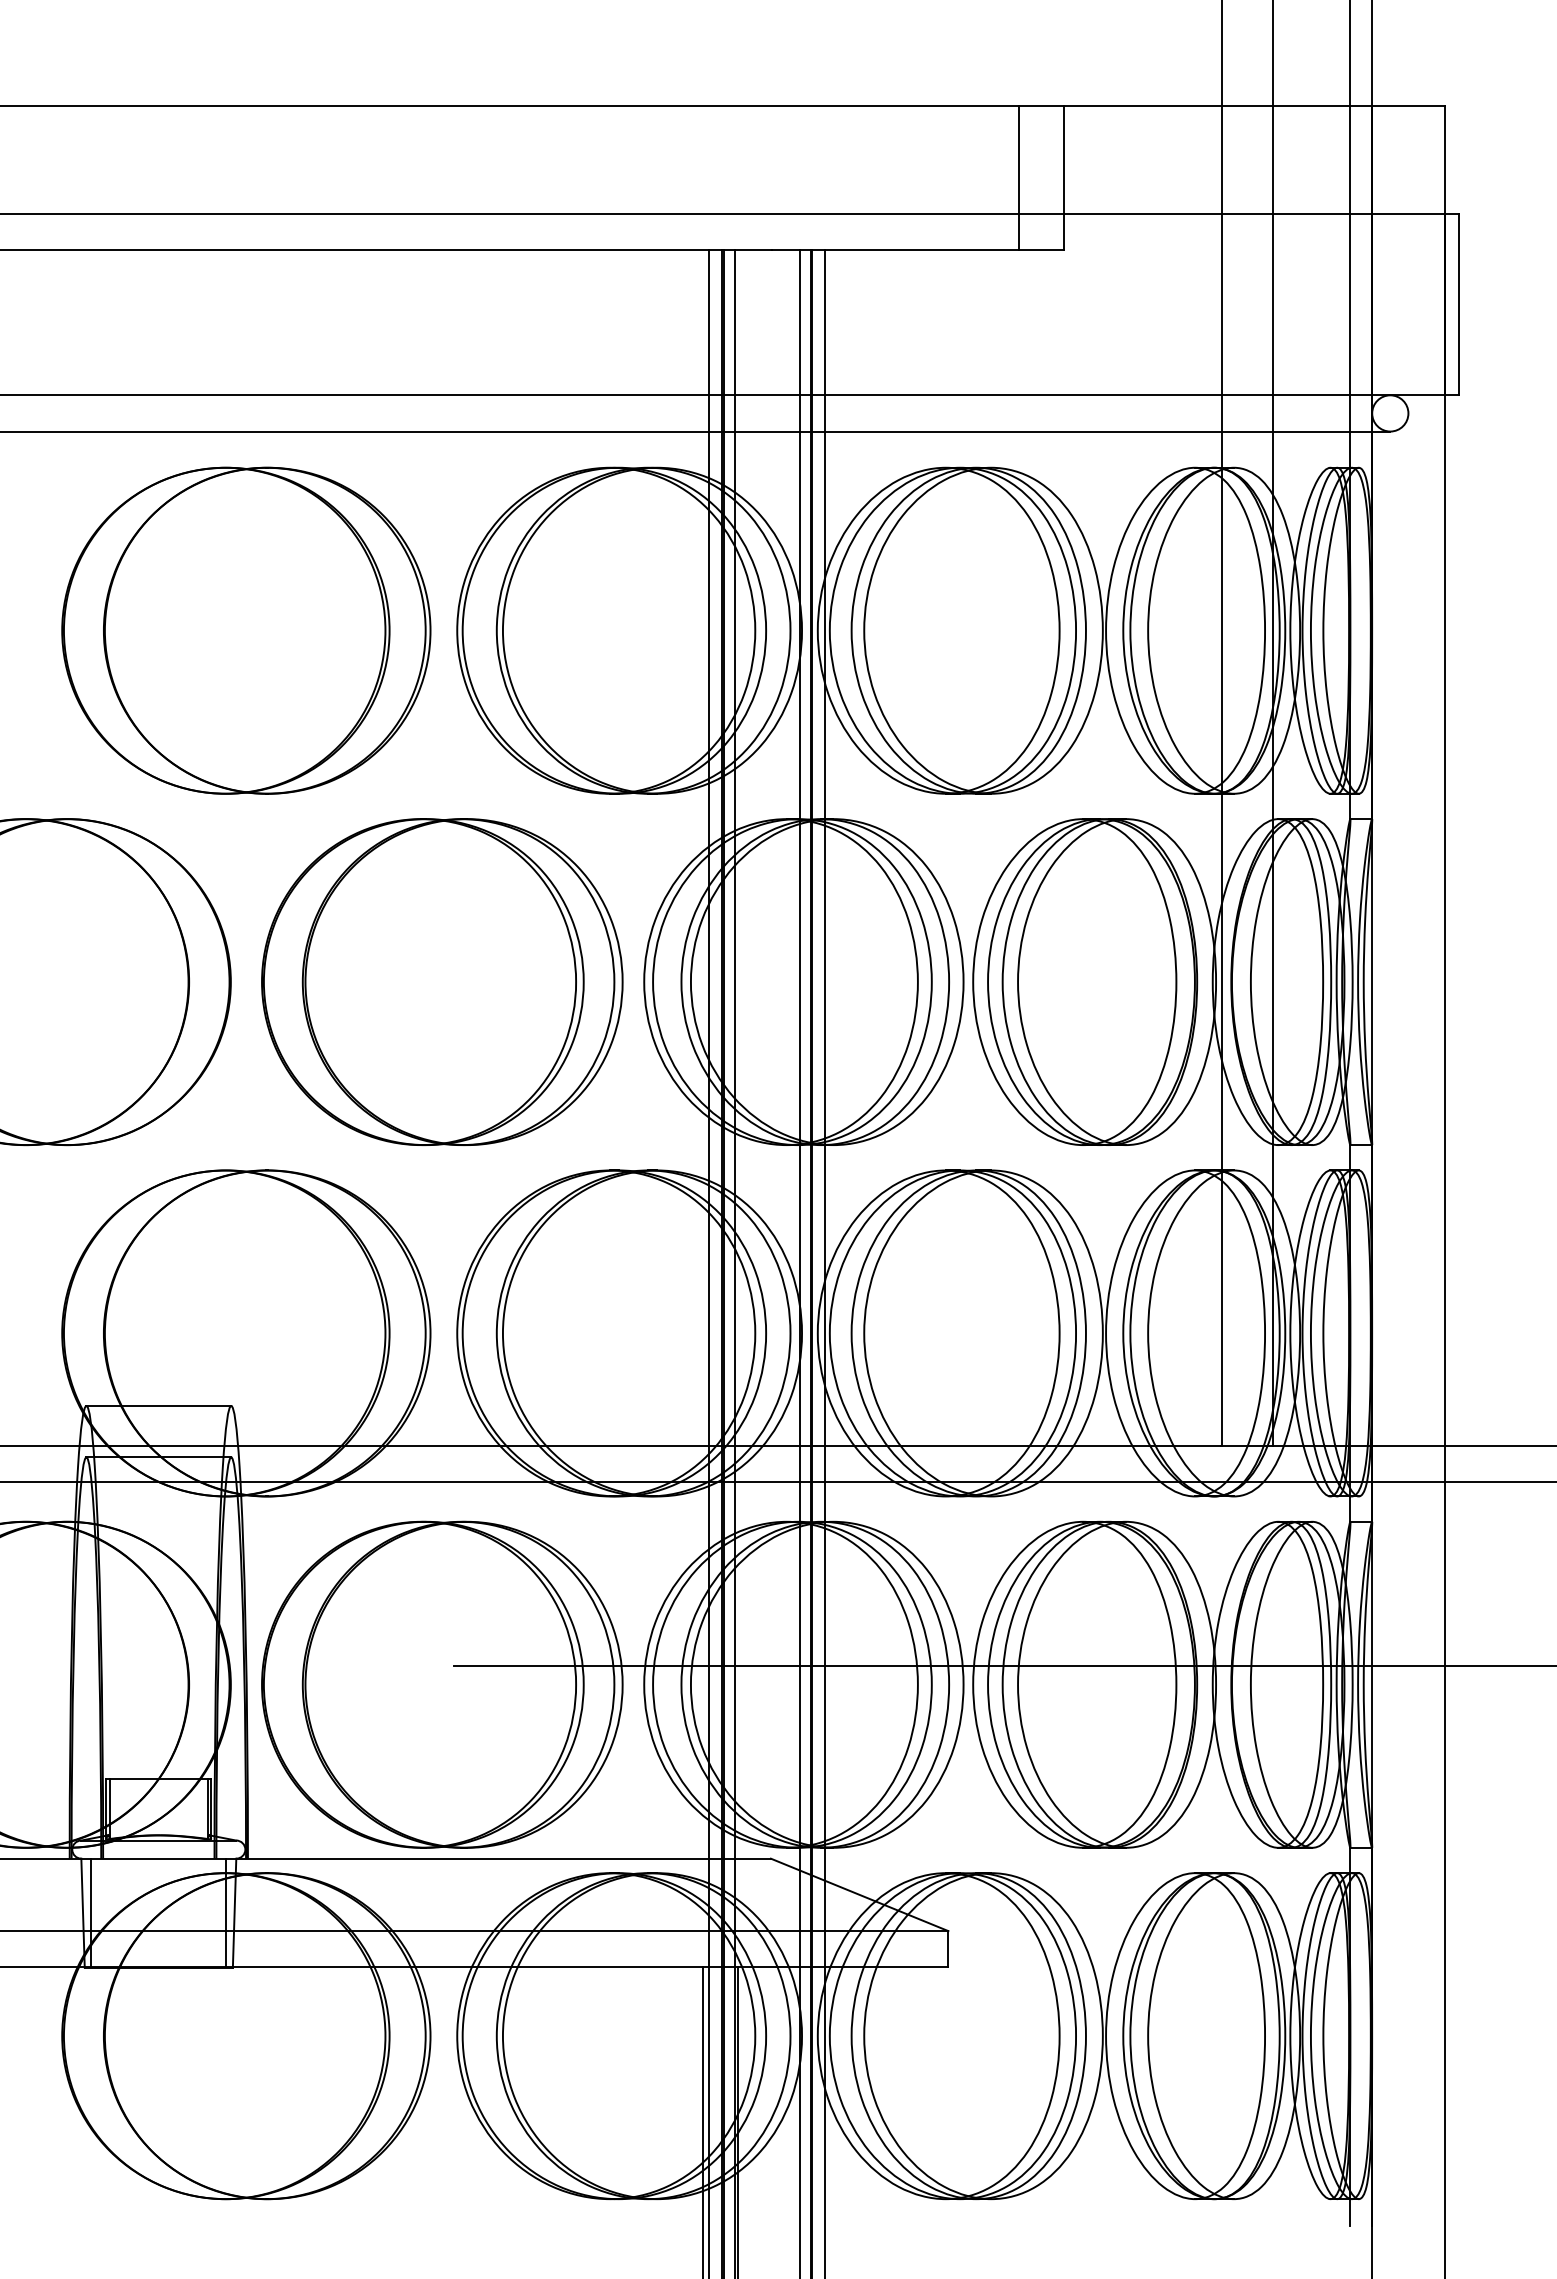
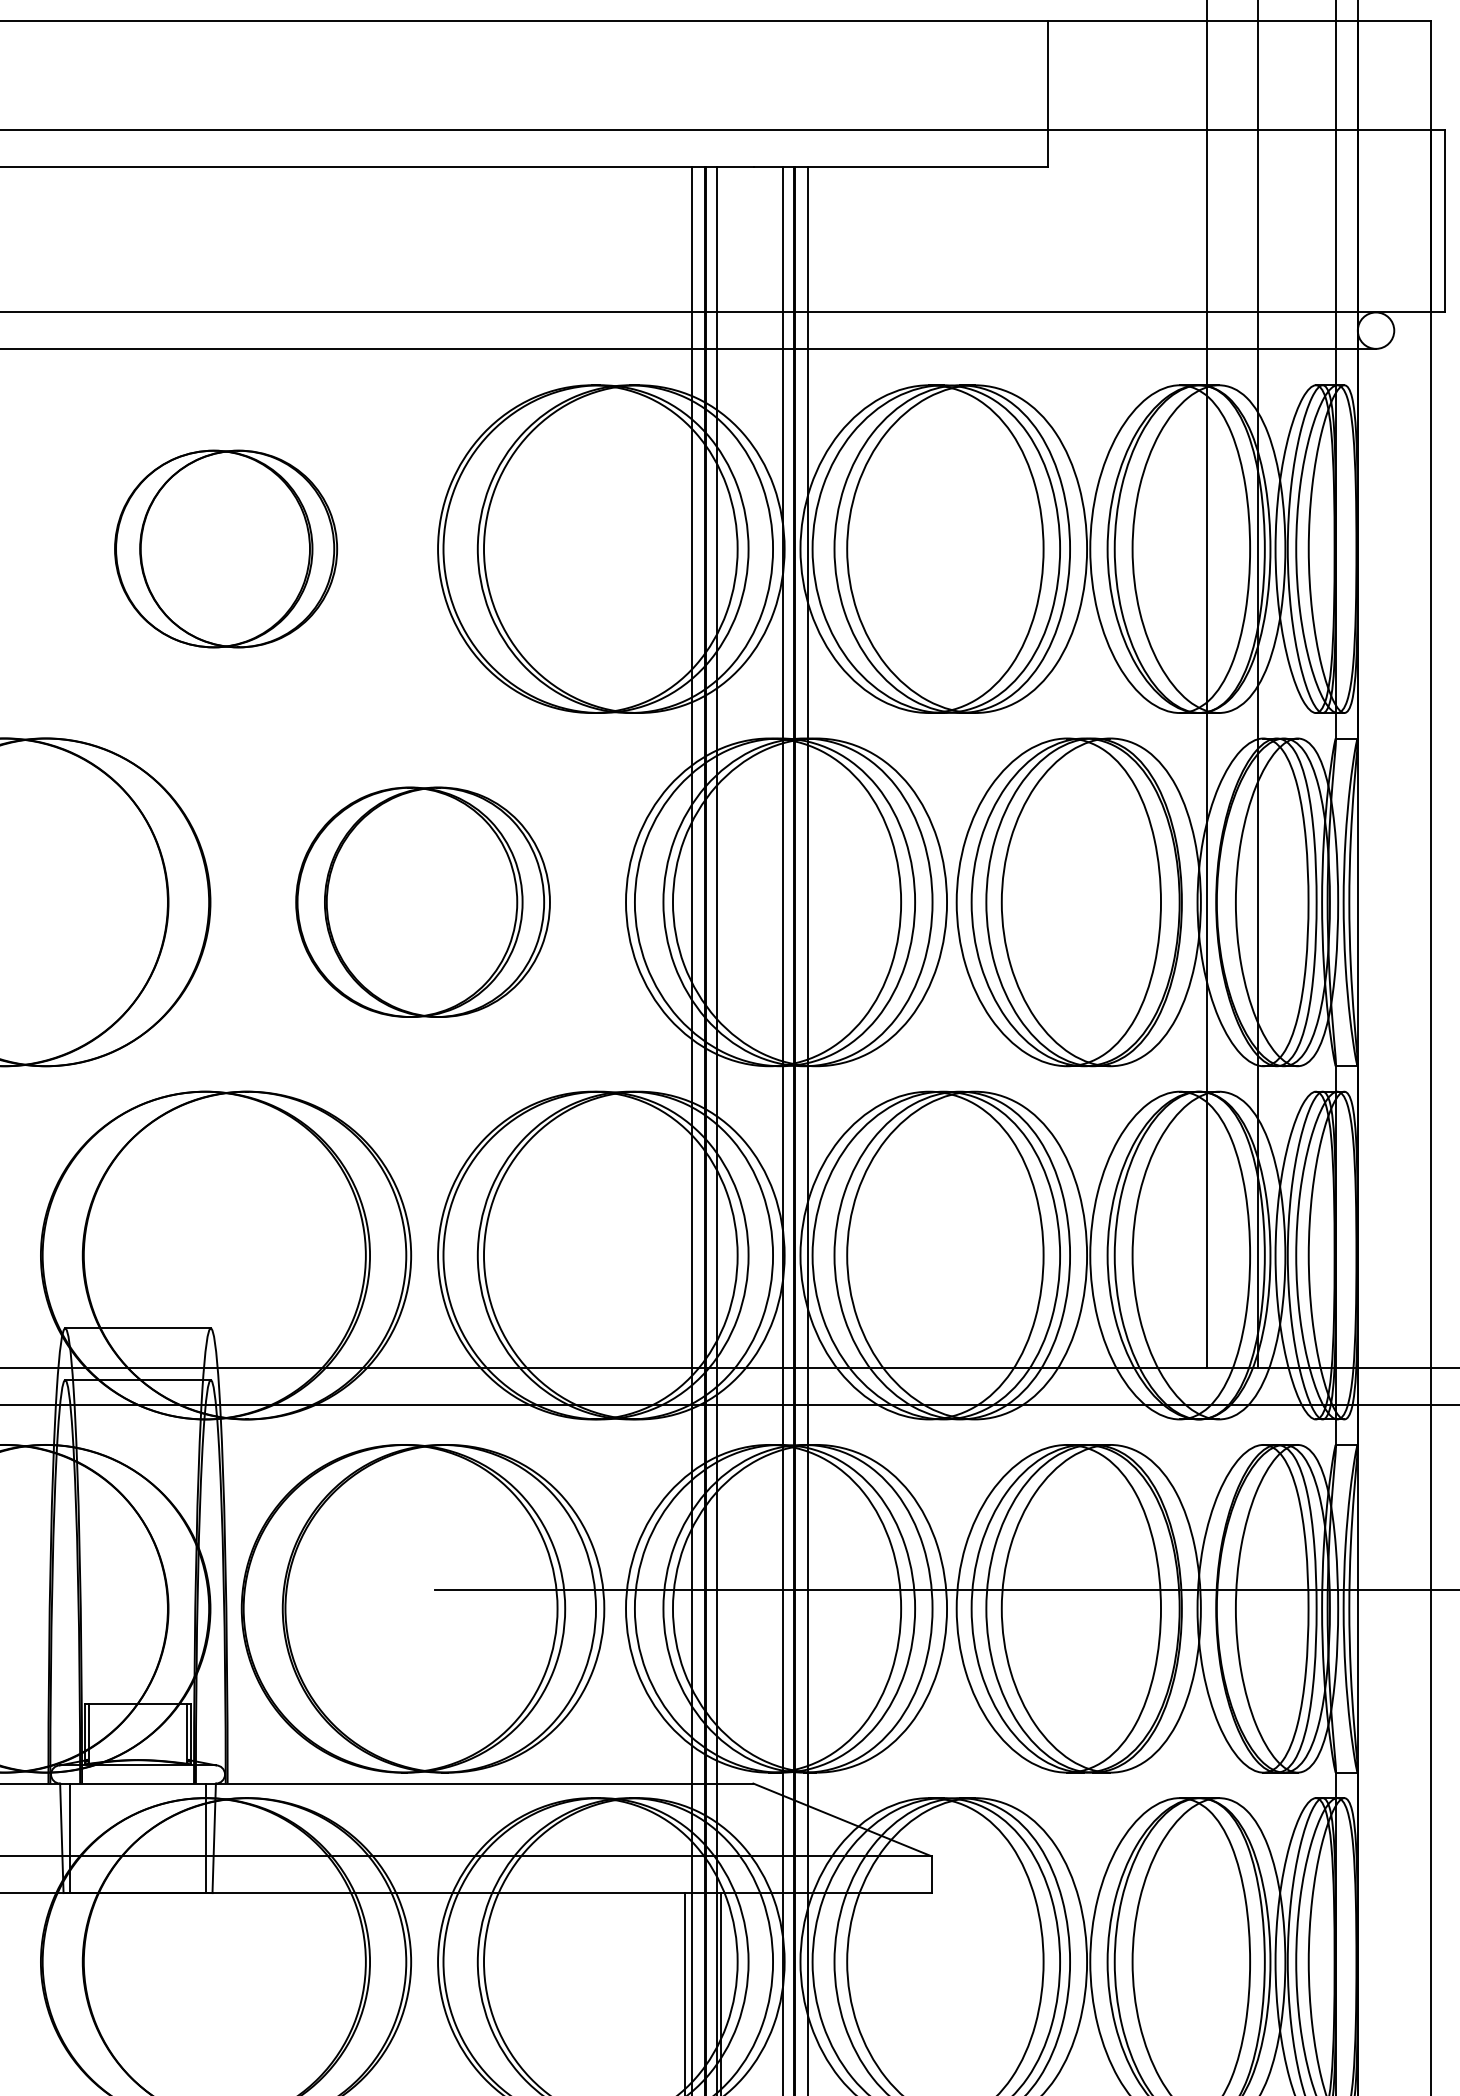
line: (1019, 177) -> (1003, 93), removed
part: (246, 630) -> (226, 548), size x0.6
part: (442, 981) -> (423, 901), size x0.7

